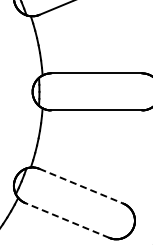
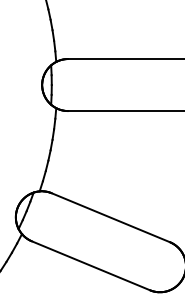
line: (81, 186) -> (110, 218), dashed -> solid
line: (66, 220) -> (89, 265), dashed -> solid

